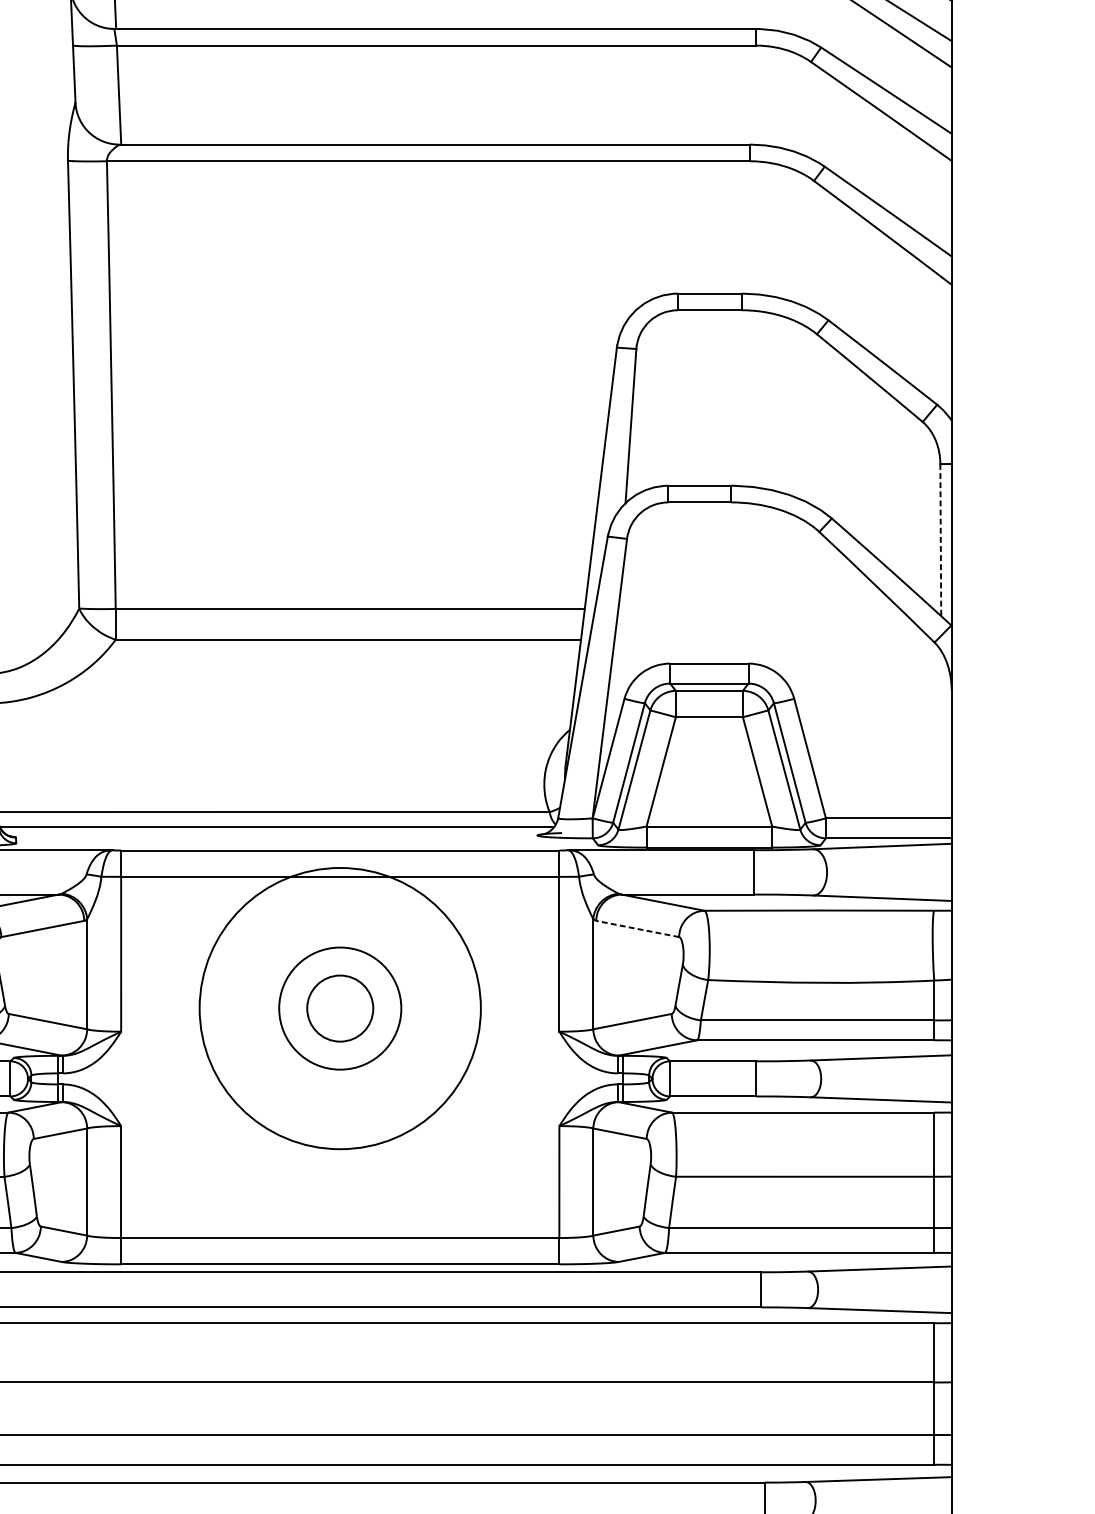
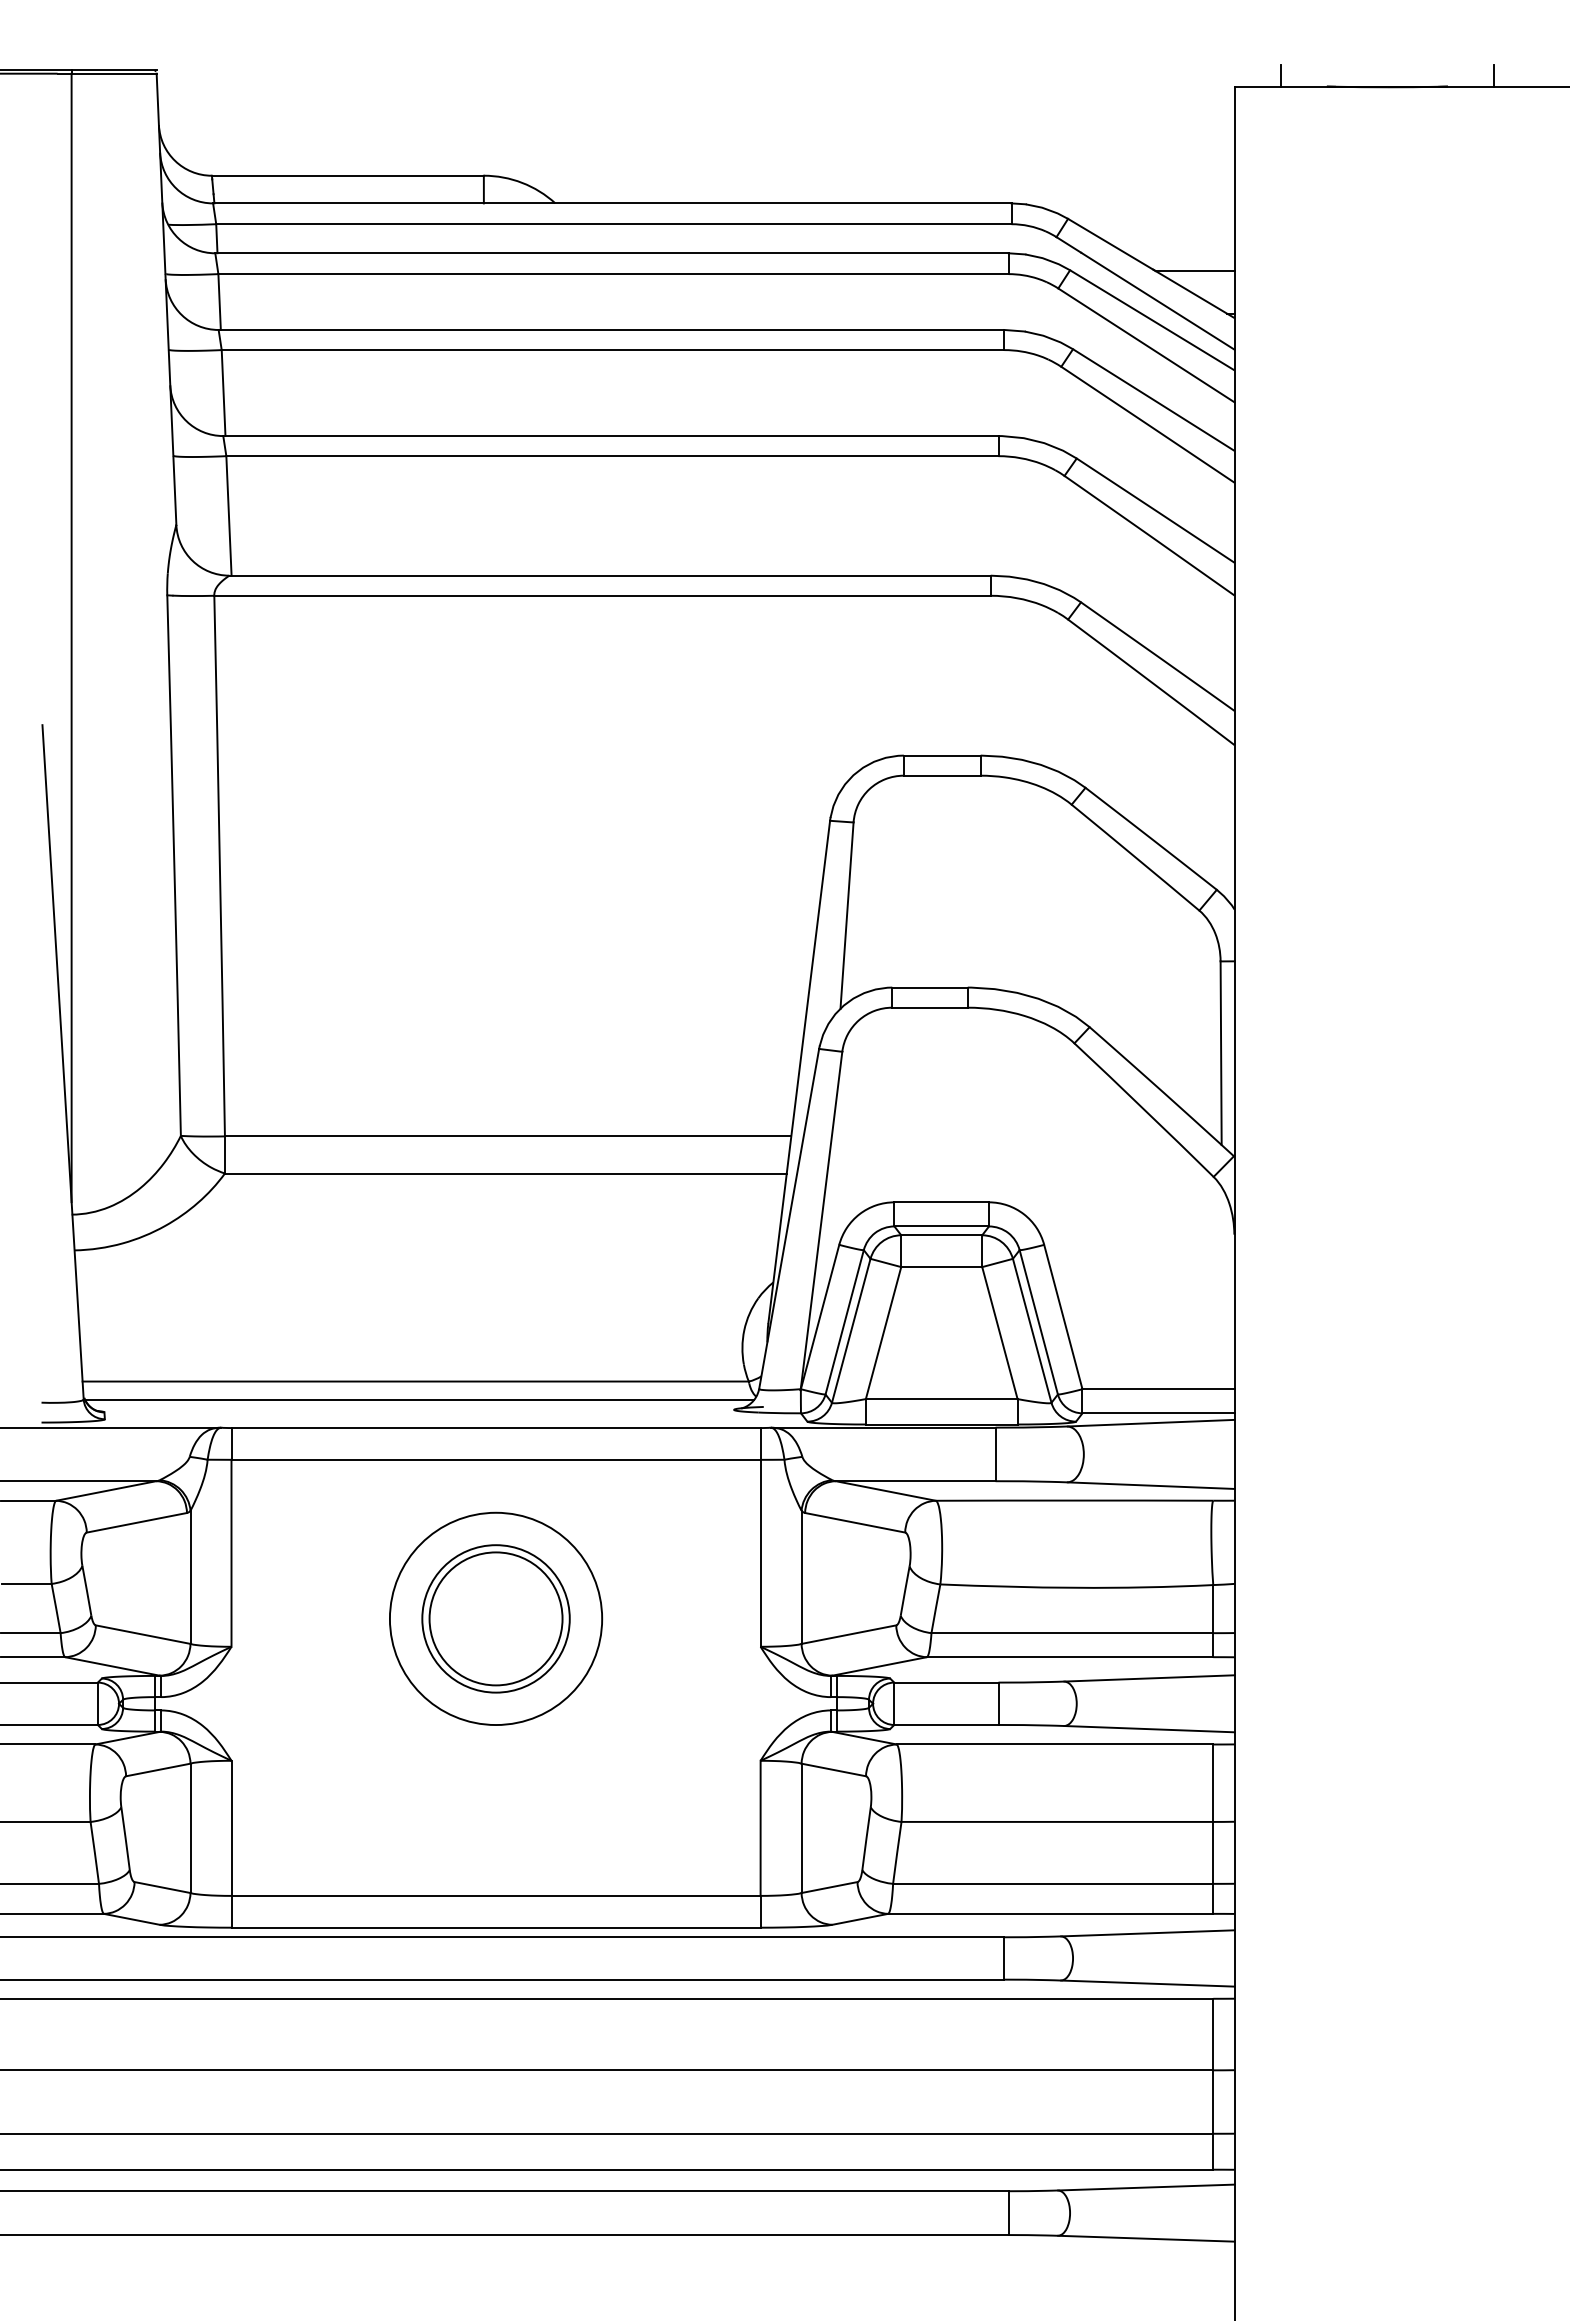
line: (941, 540) -> (1221, 1053), dashed -> solid
line: (637, 928) -> (855, 1522), dashed -> solid
circle: (339, 1008) -> (495, 1618), size x0.62
circle: (339, 1008) -> (495, 1618), size x1.67

